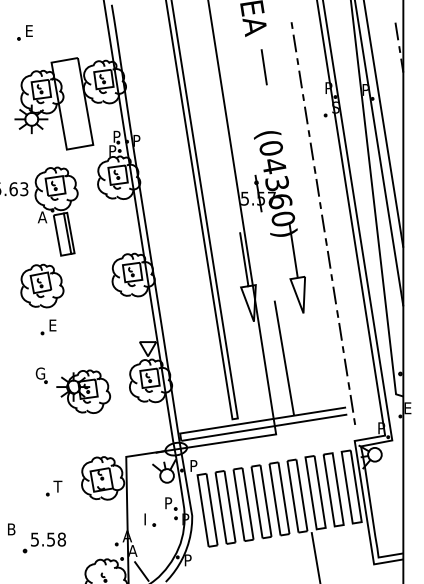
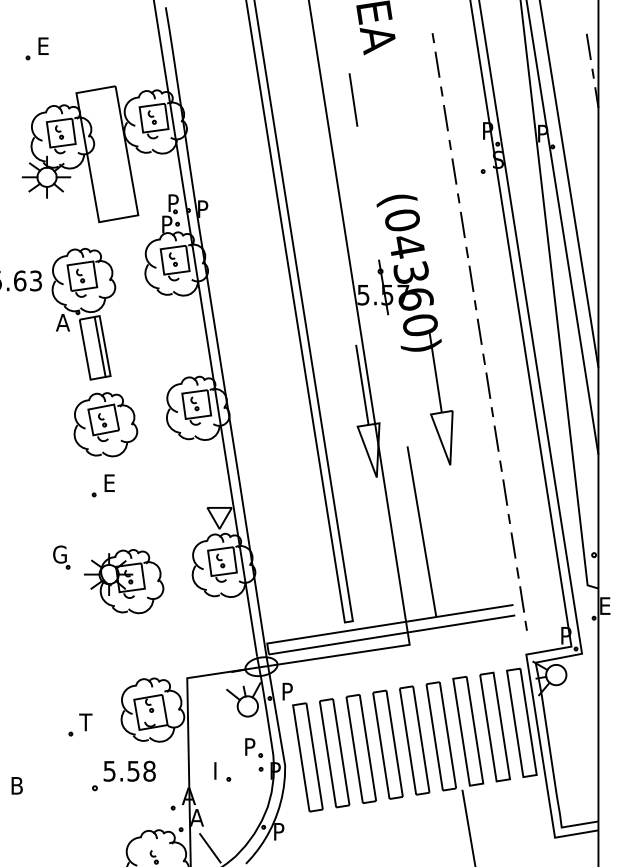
line: (263, 67) -> (352, 100), moved
part: (42, 285) -> (105, 423), moved
part: (48, 327) -> (103, 486), moved
part: (43, 542) -> (122, 775), moved

